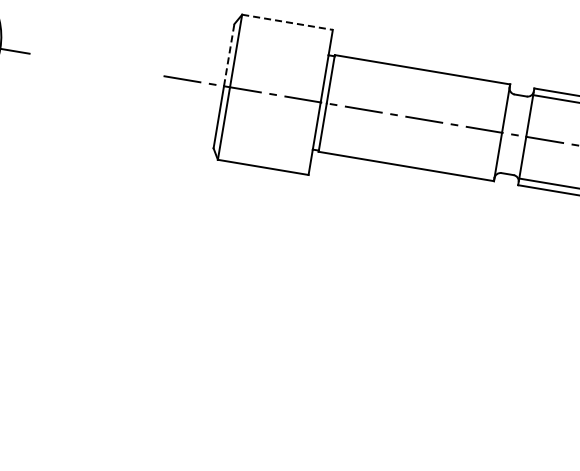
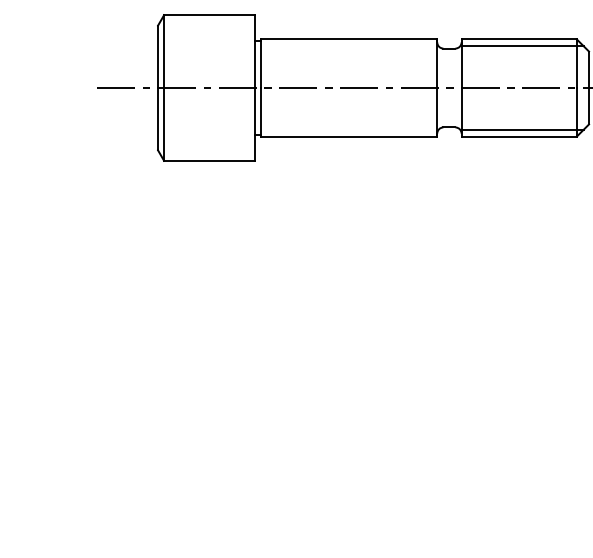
line: (287, 22) -> (209, 15), dashed -> solid
line: (229, 54) -> (158, 56), dashed -> solid

